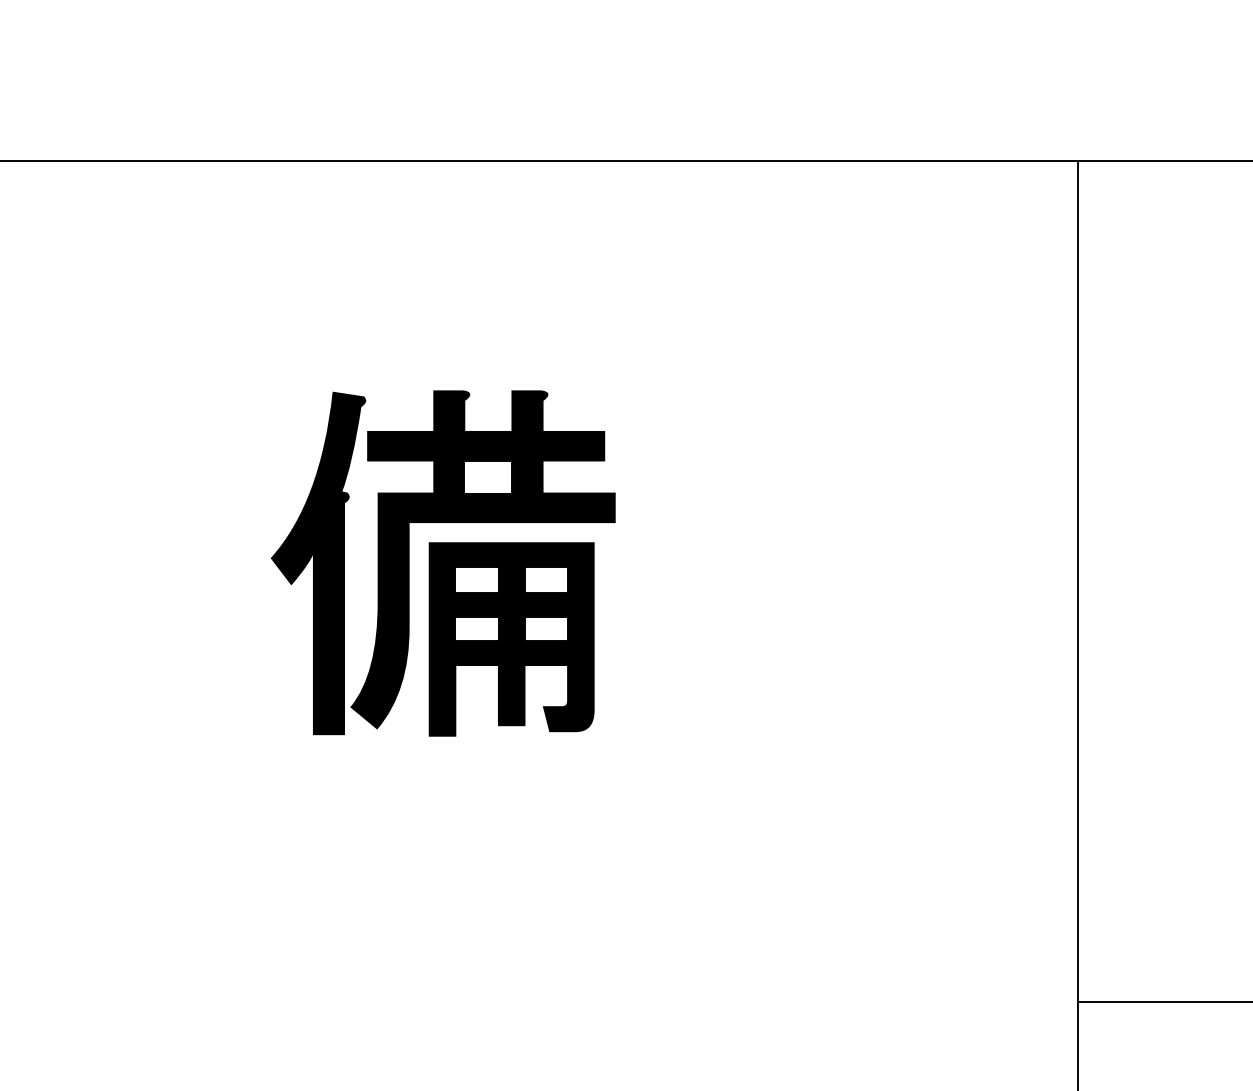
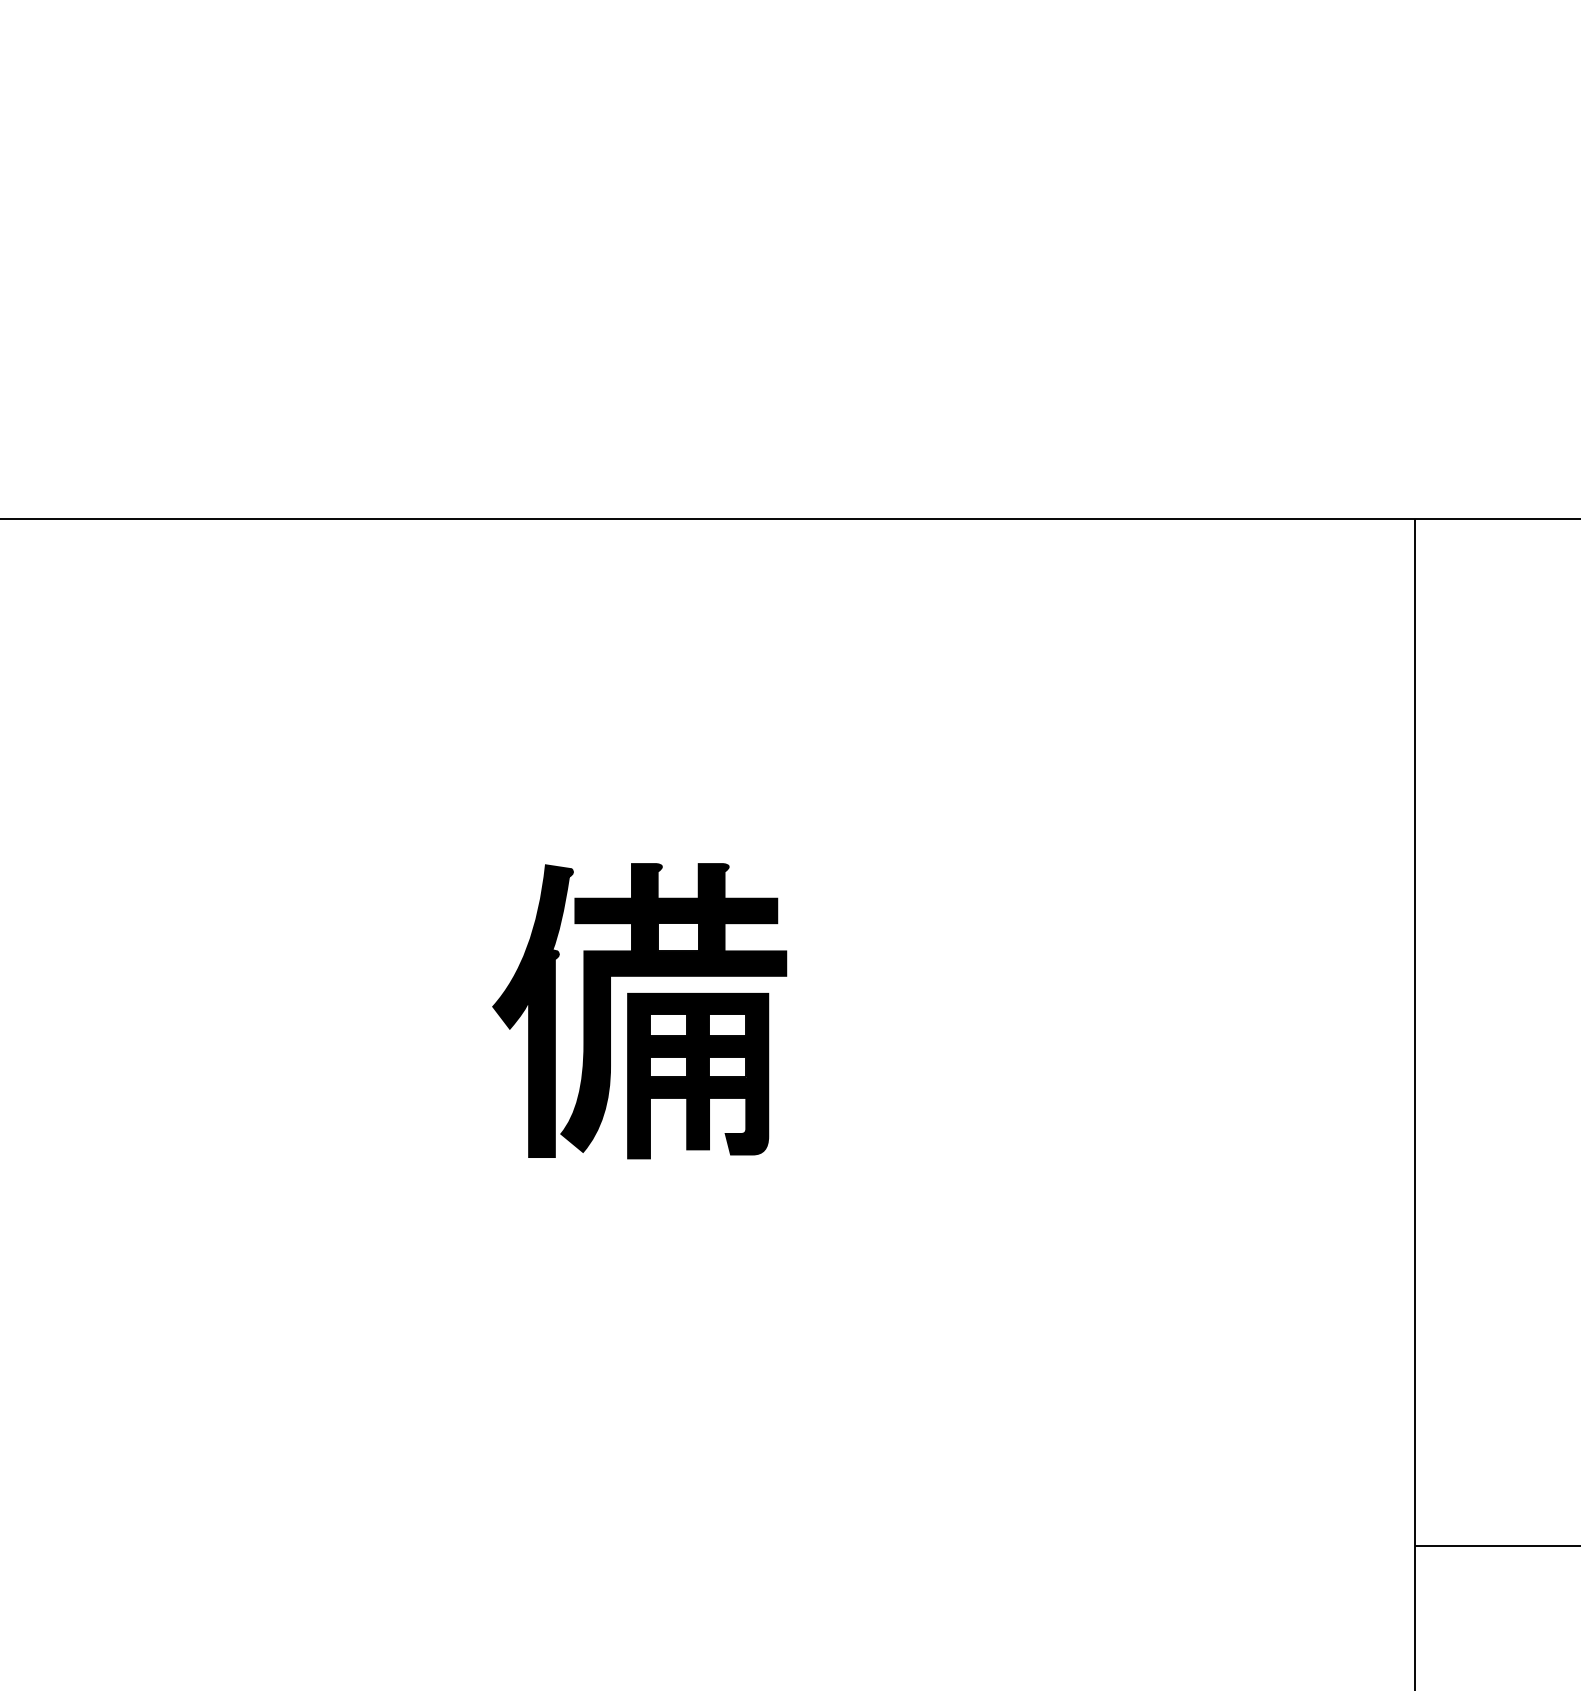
part: (443, 563) -> (639, 1011), size x0.7

